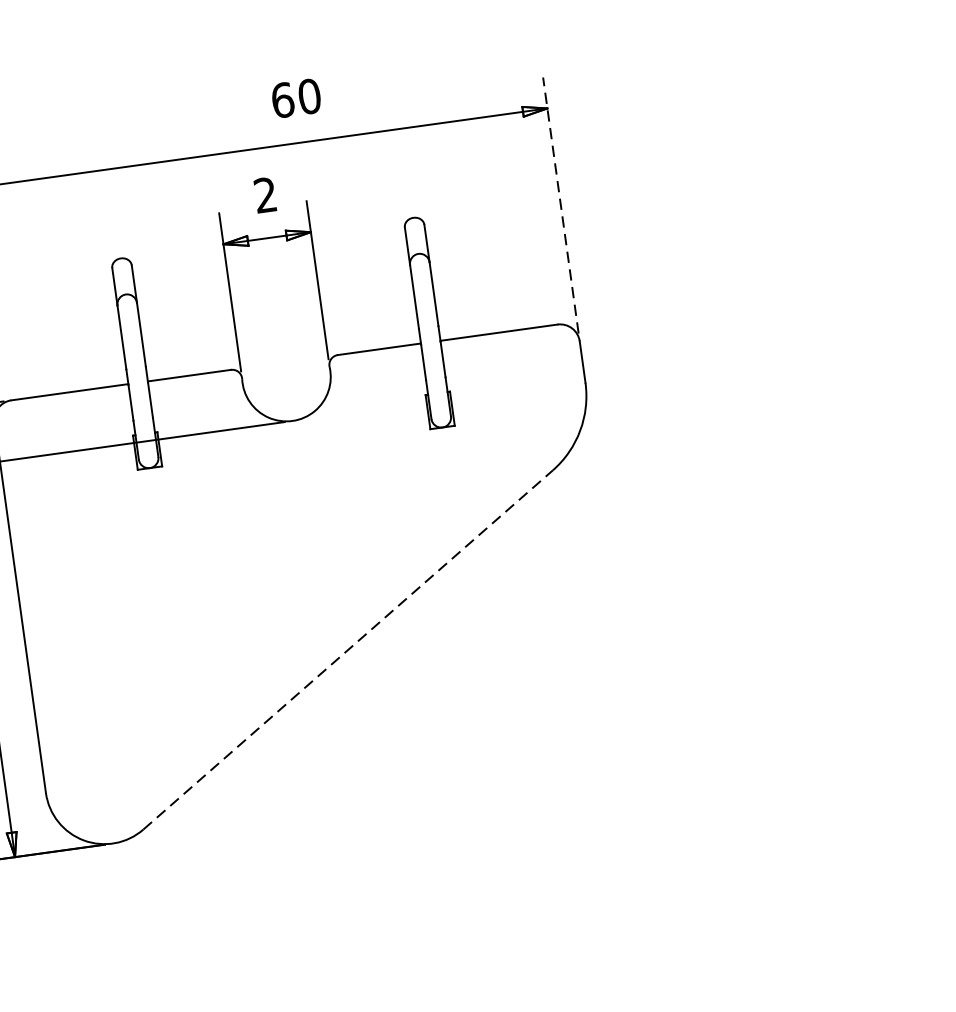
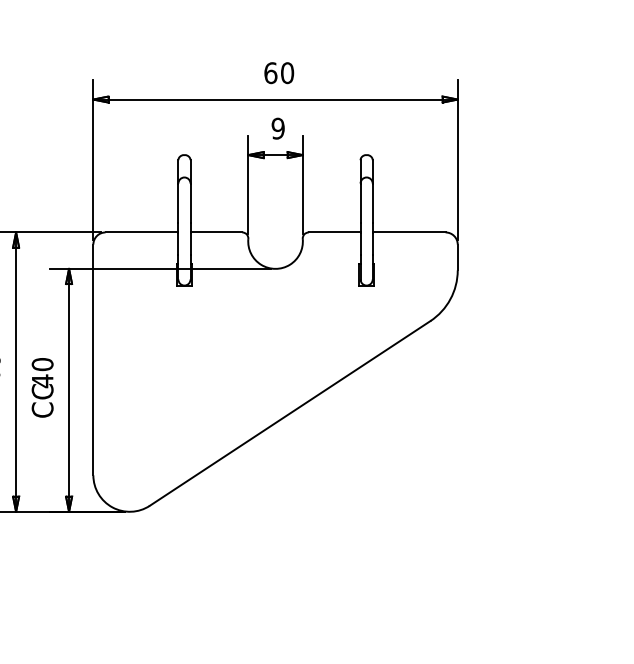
text: (296, 98) -> (279, 73), moved
text: (264, 195) -> (277, 128), 2 -> 9
line: (560, 206) -> (457, 160), dashed -> solid
line: (348, 649) -> (290, 413), dashed -> solid

